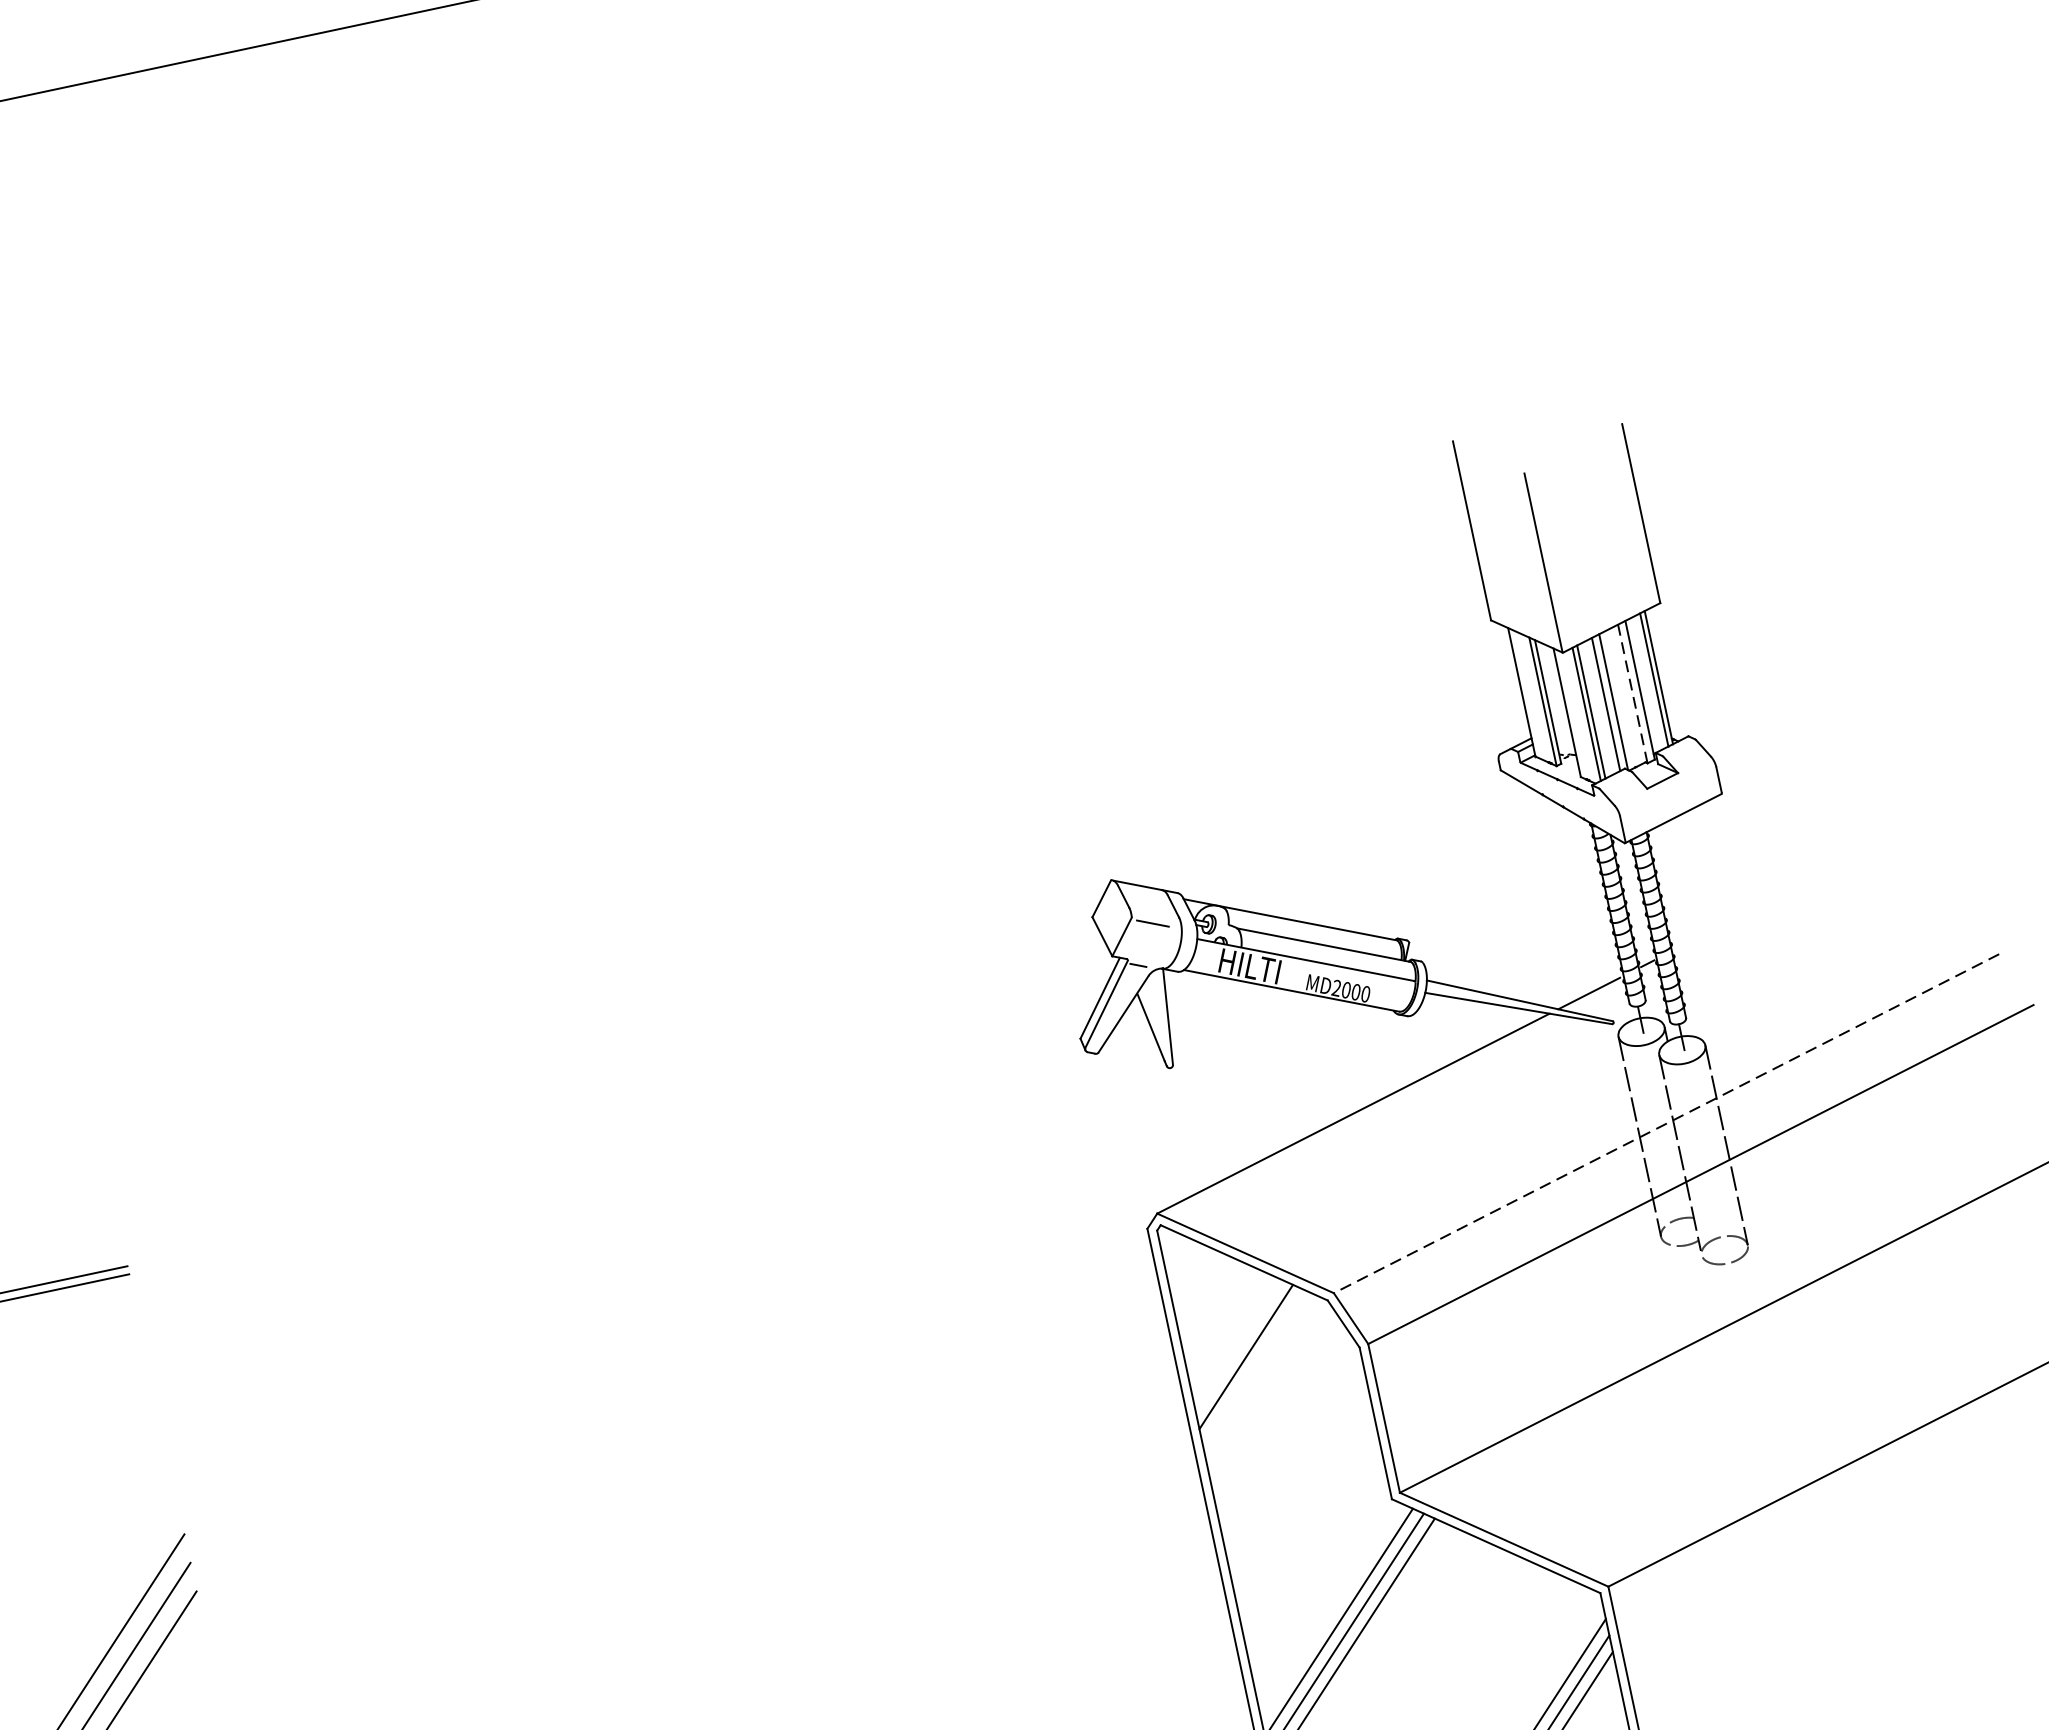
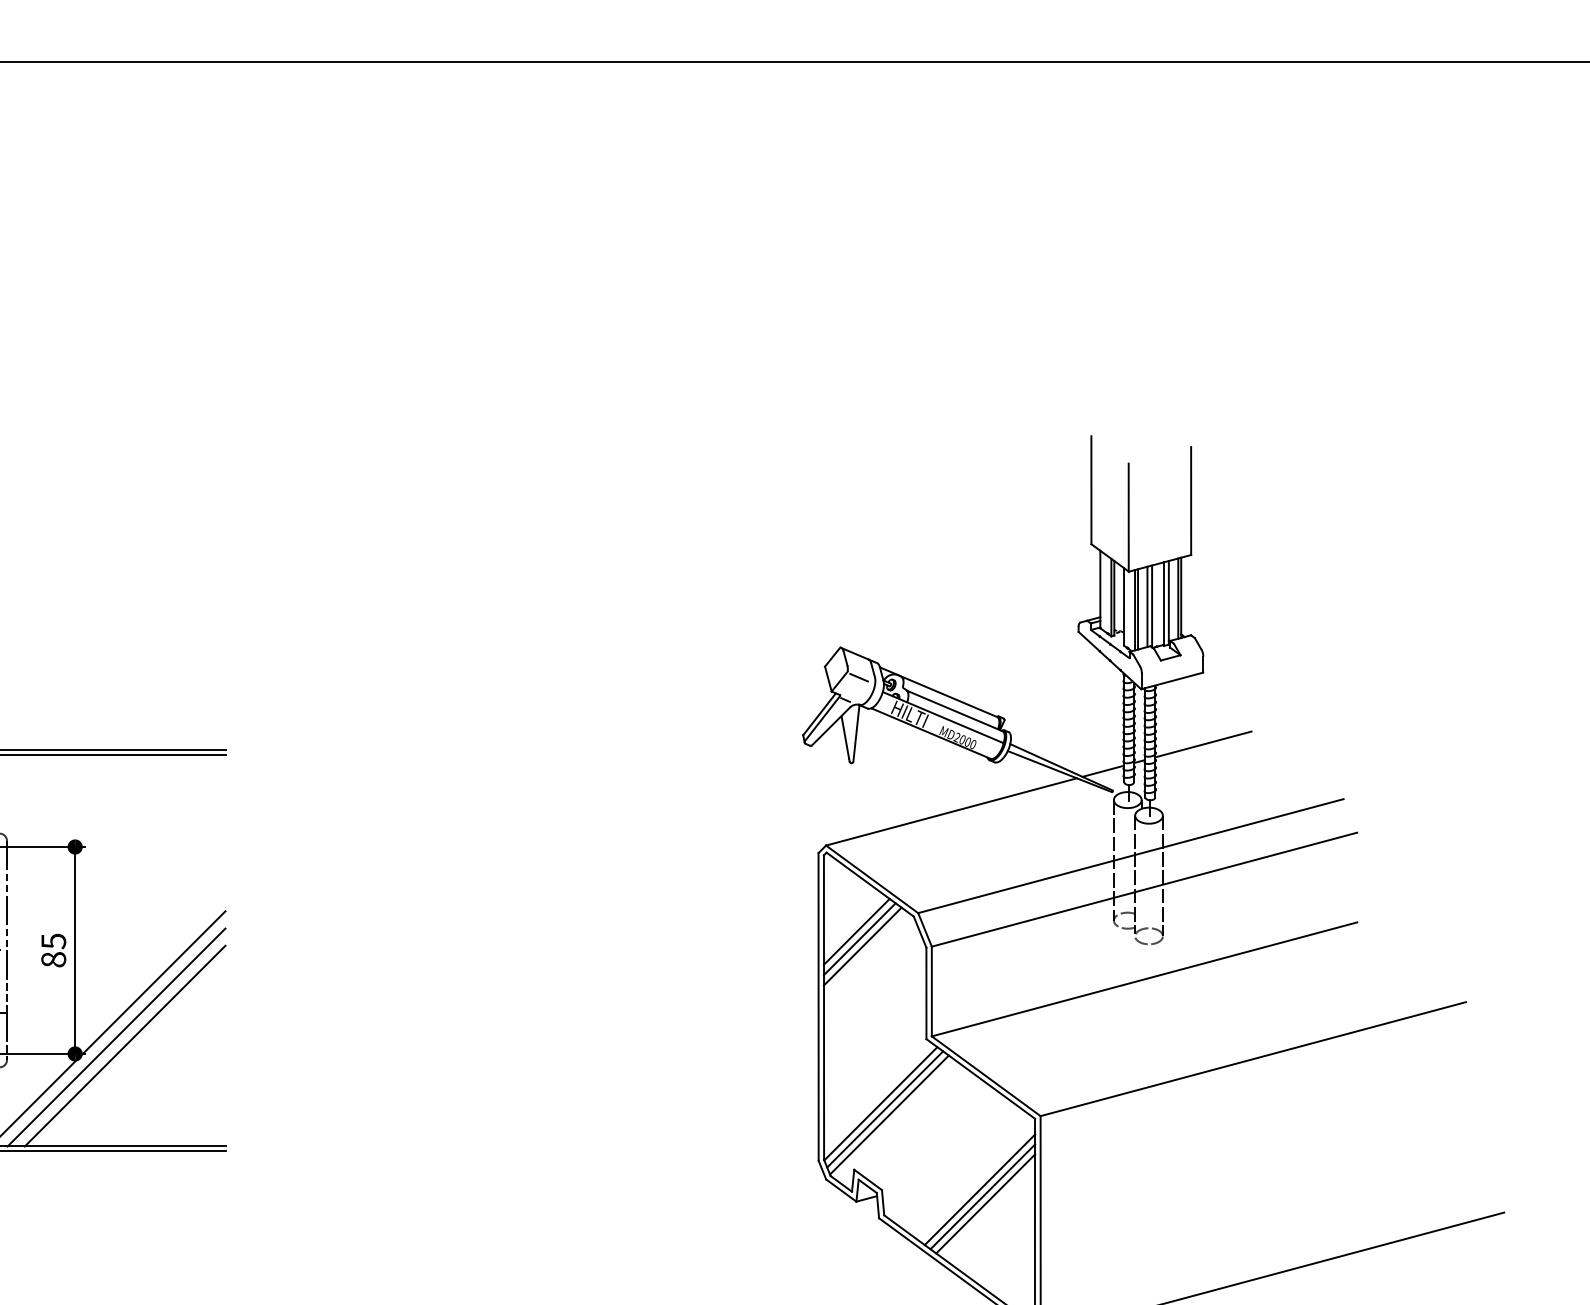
line: (1633, 694) -> (1164, 604), dashed -> solid
line: (1747, 912) -> (1203, 744), added
line: (1665, 1124) -> (1130, 856), dashed -> solid
line: (1237, 1345) -> (856, 931), added
line: (1253, 1368) -> (862, 946), added

